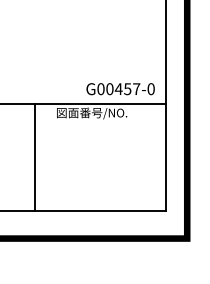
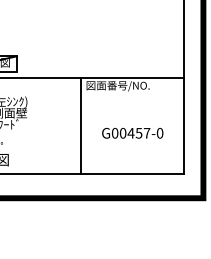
text: (120, 89) -> (132, 133), moved
line: (35, 157) -> (81, 125), moved

